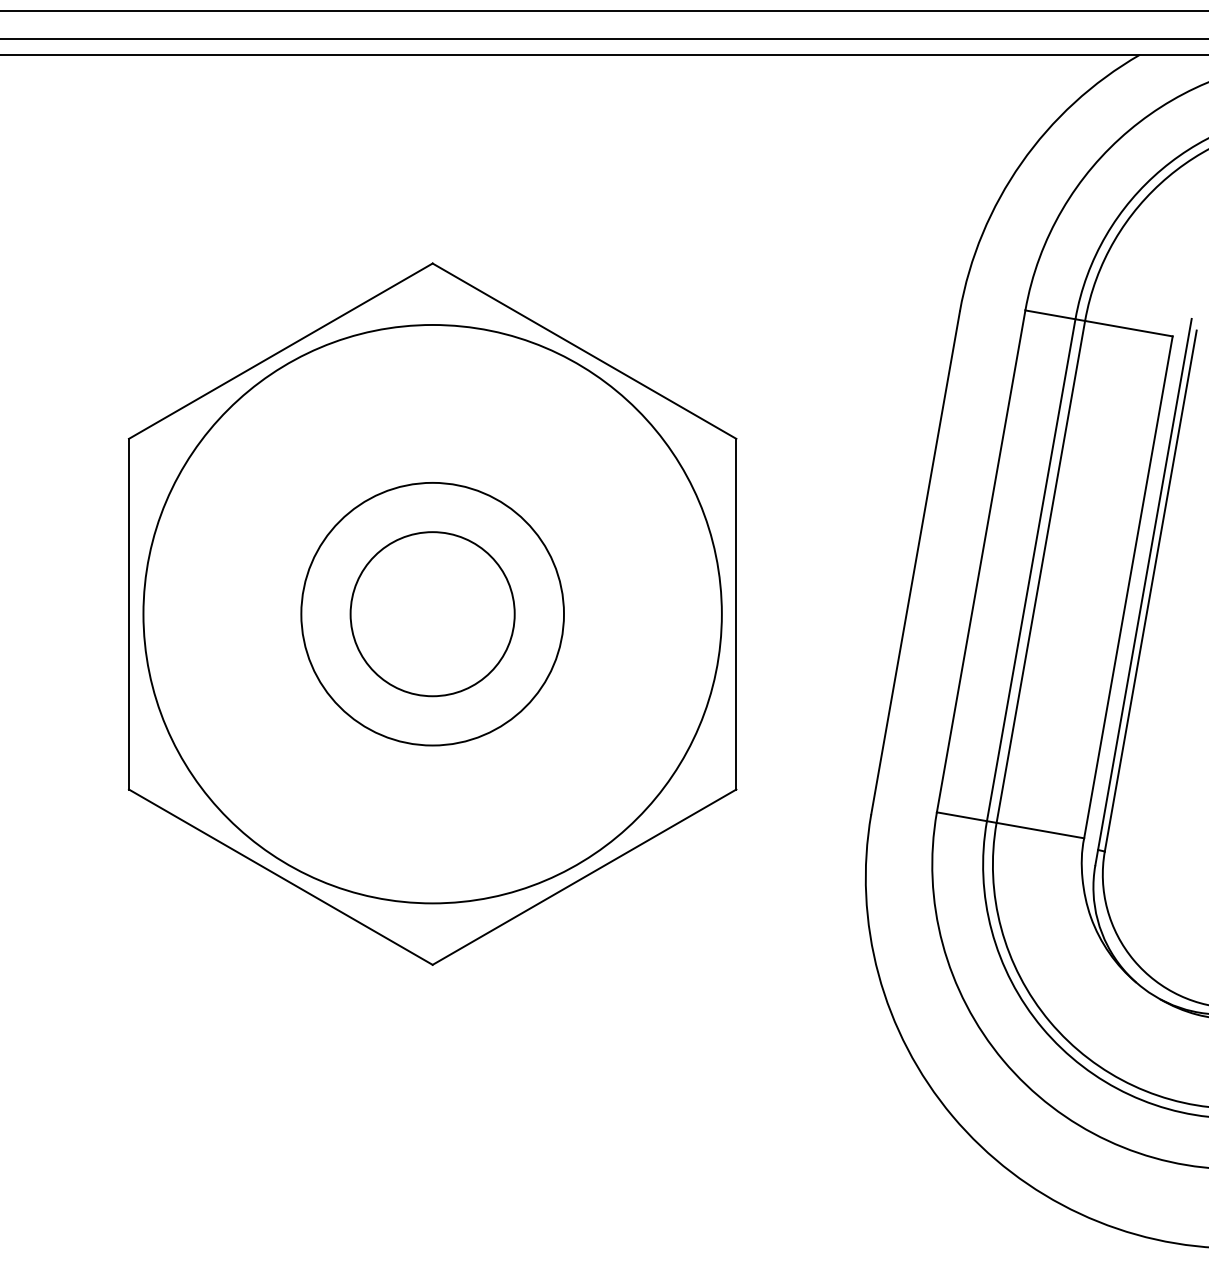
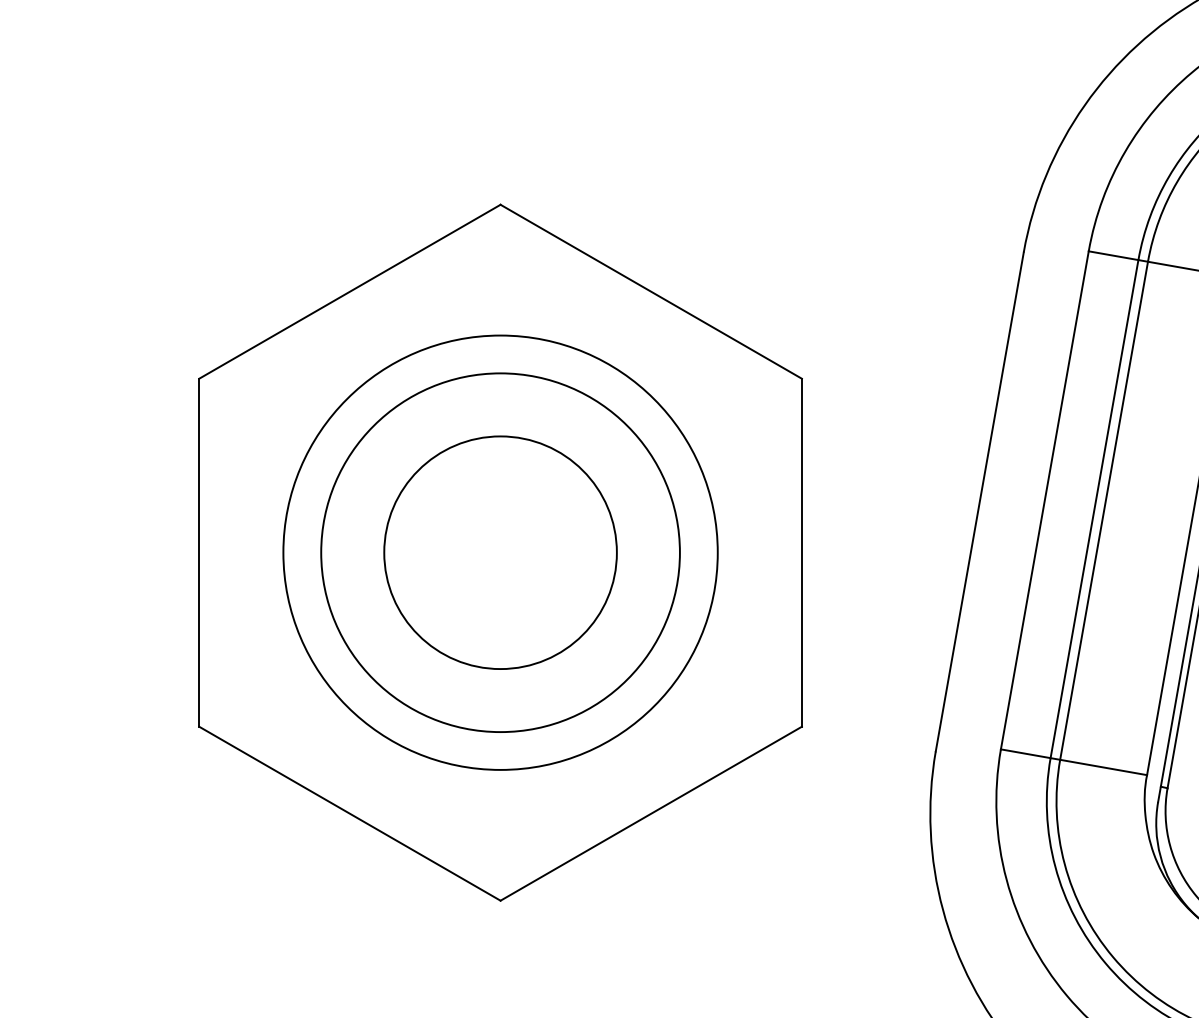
circle: (432, 613) -> (500, 552), size x0.62
circle: (432, 613) -> (500, 552), size x1.43
circle: (432, 614) -> (500, 553), size x1.67

